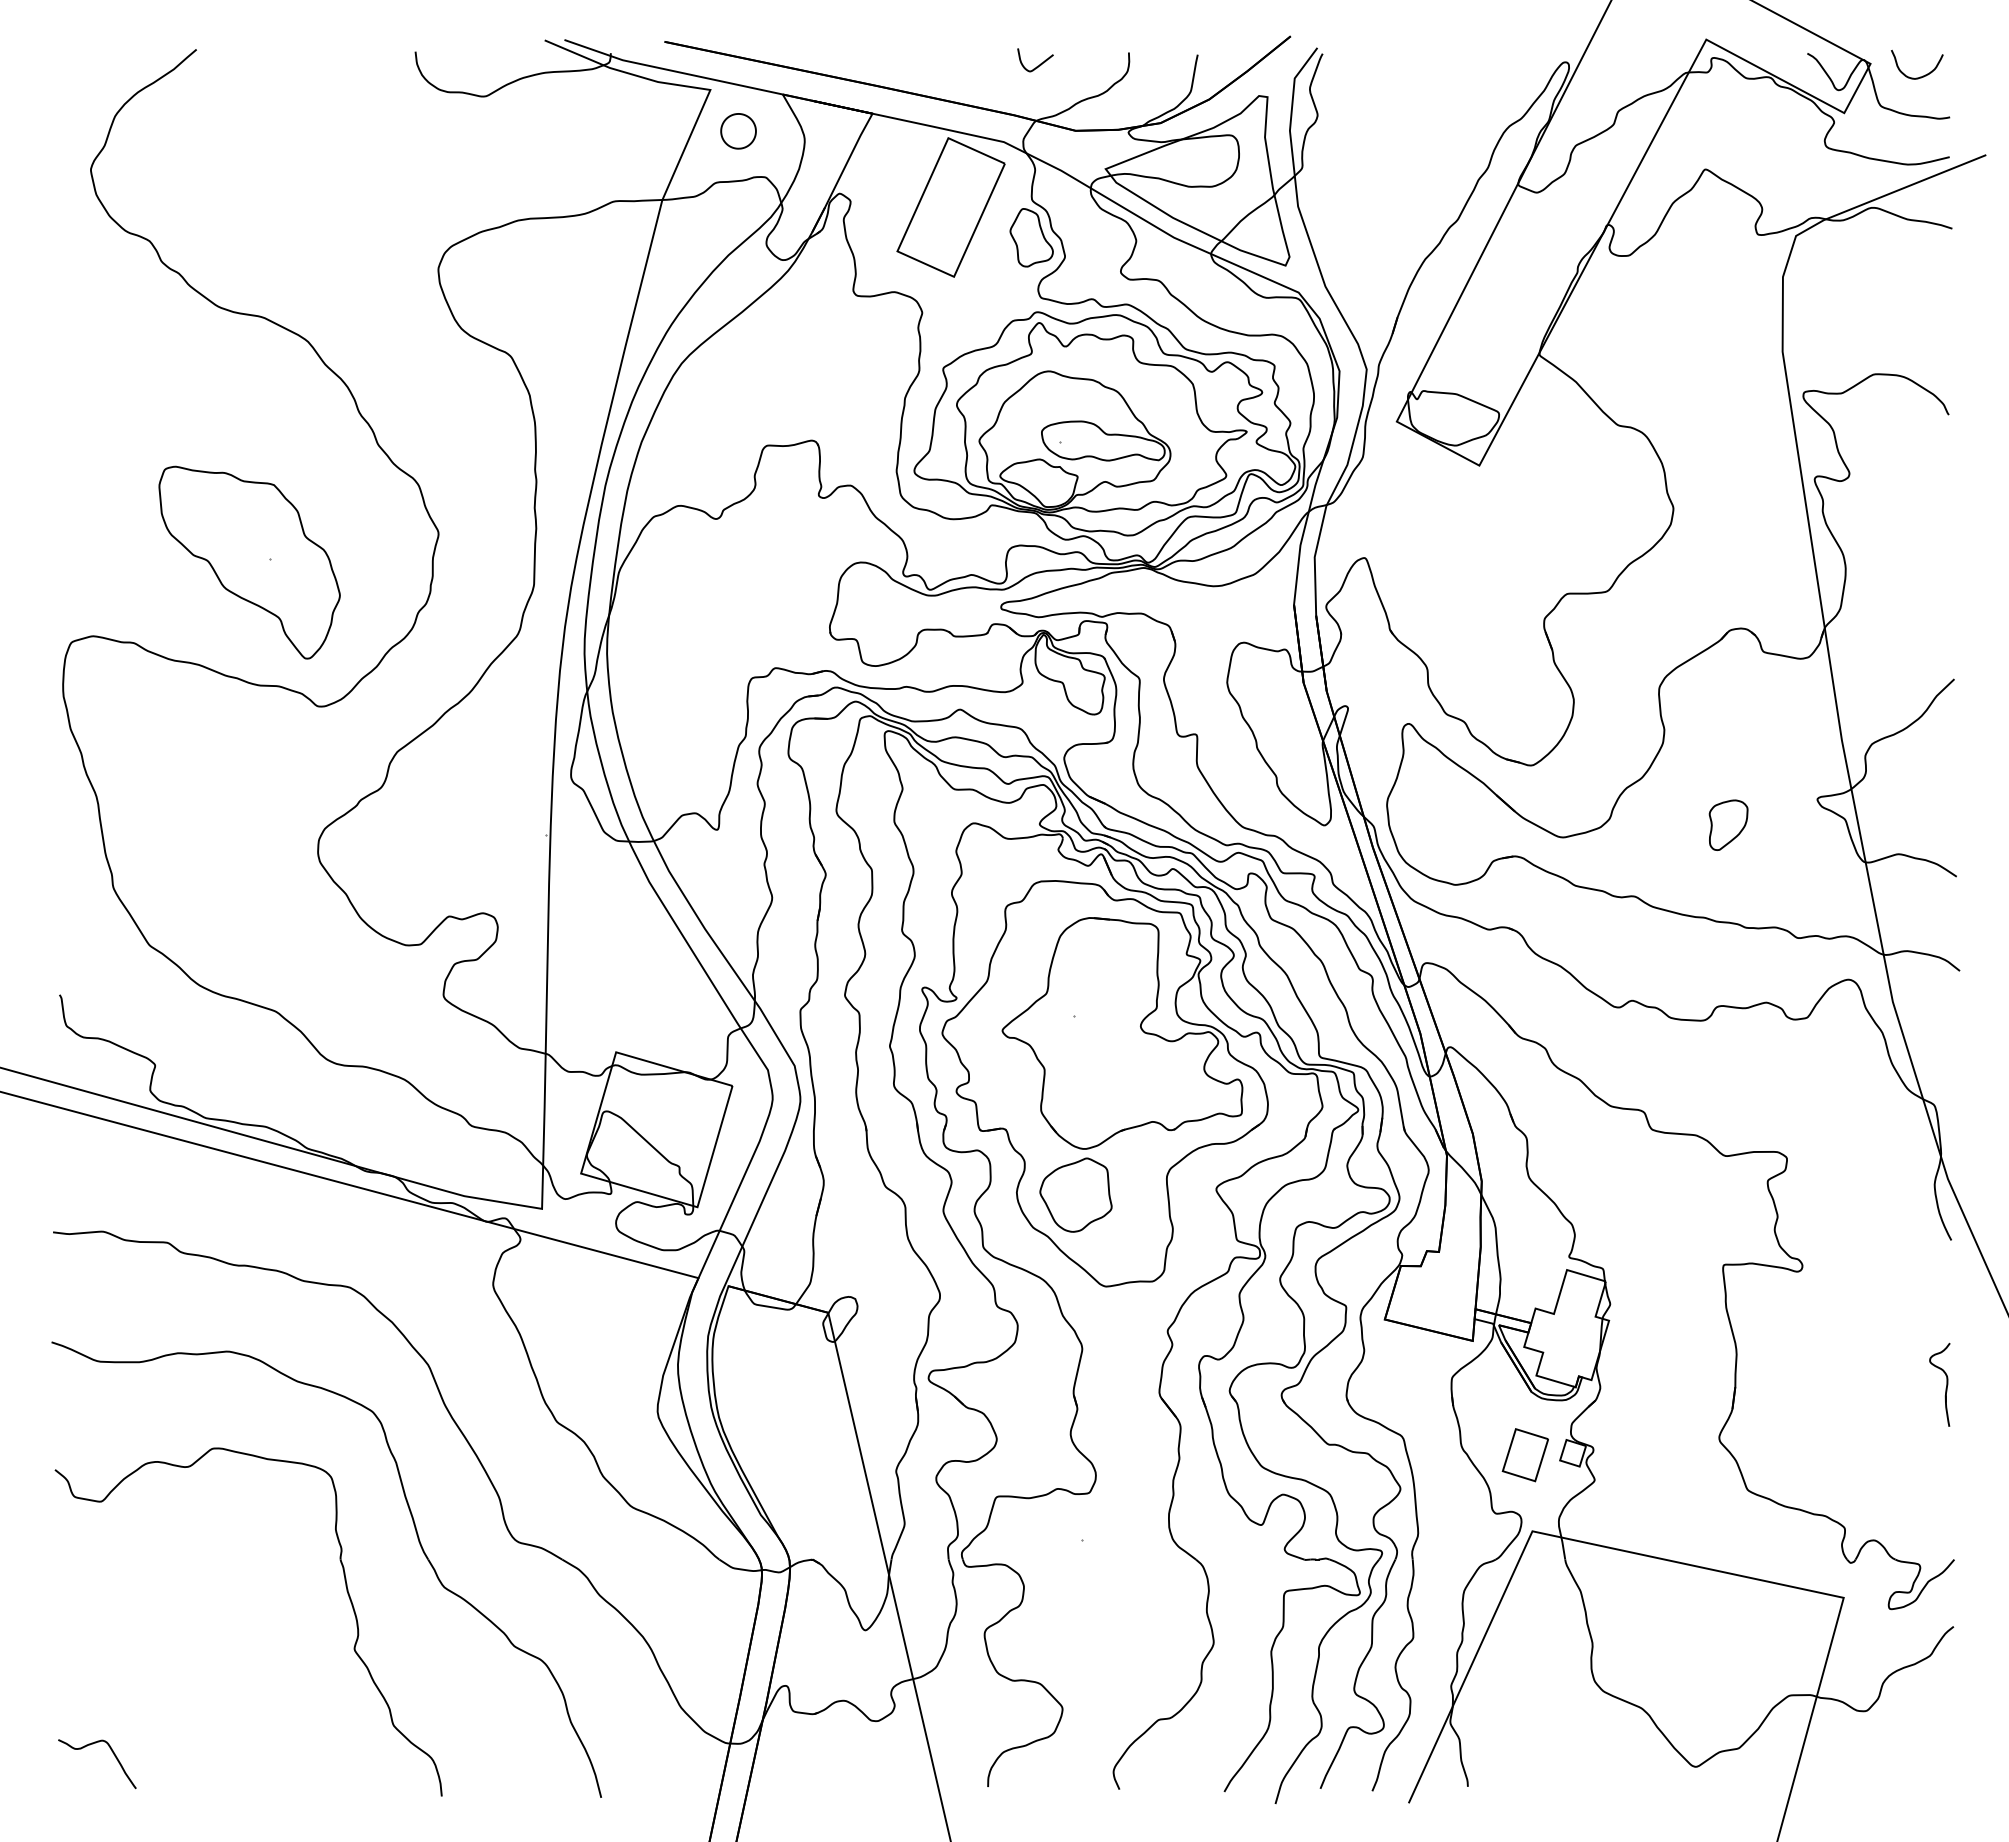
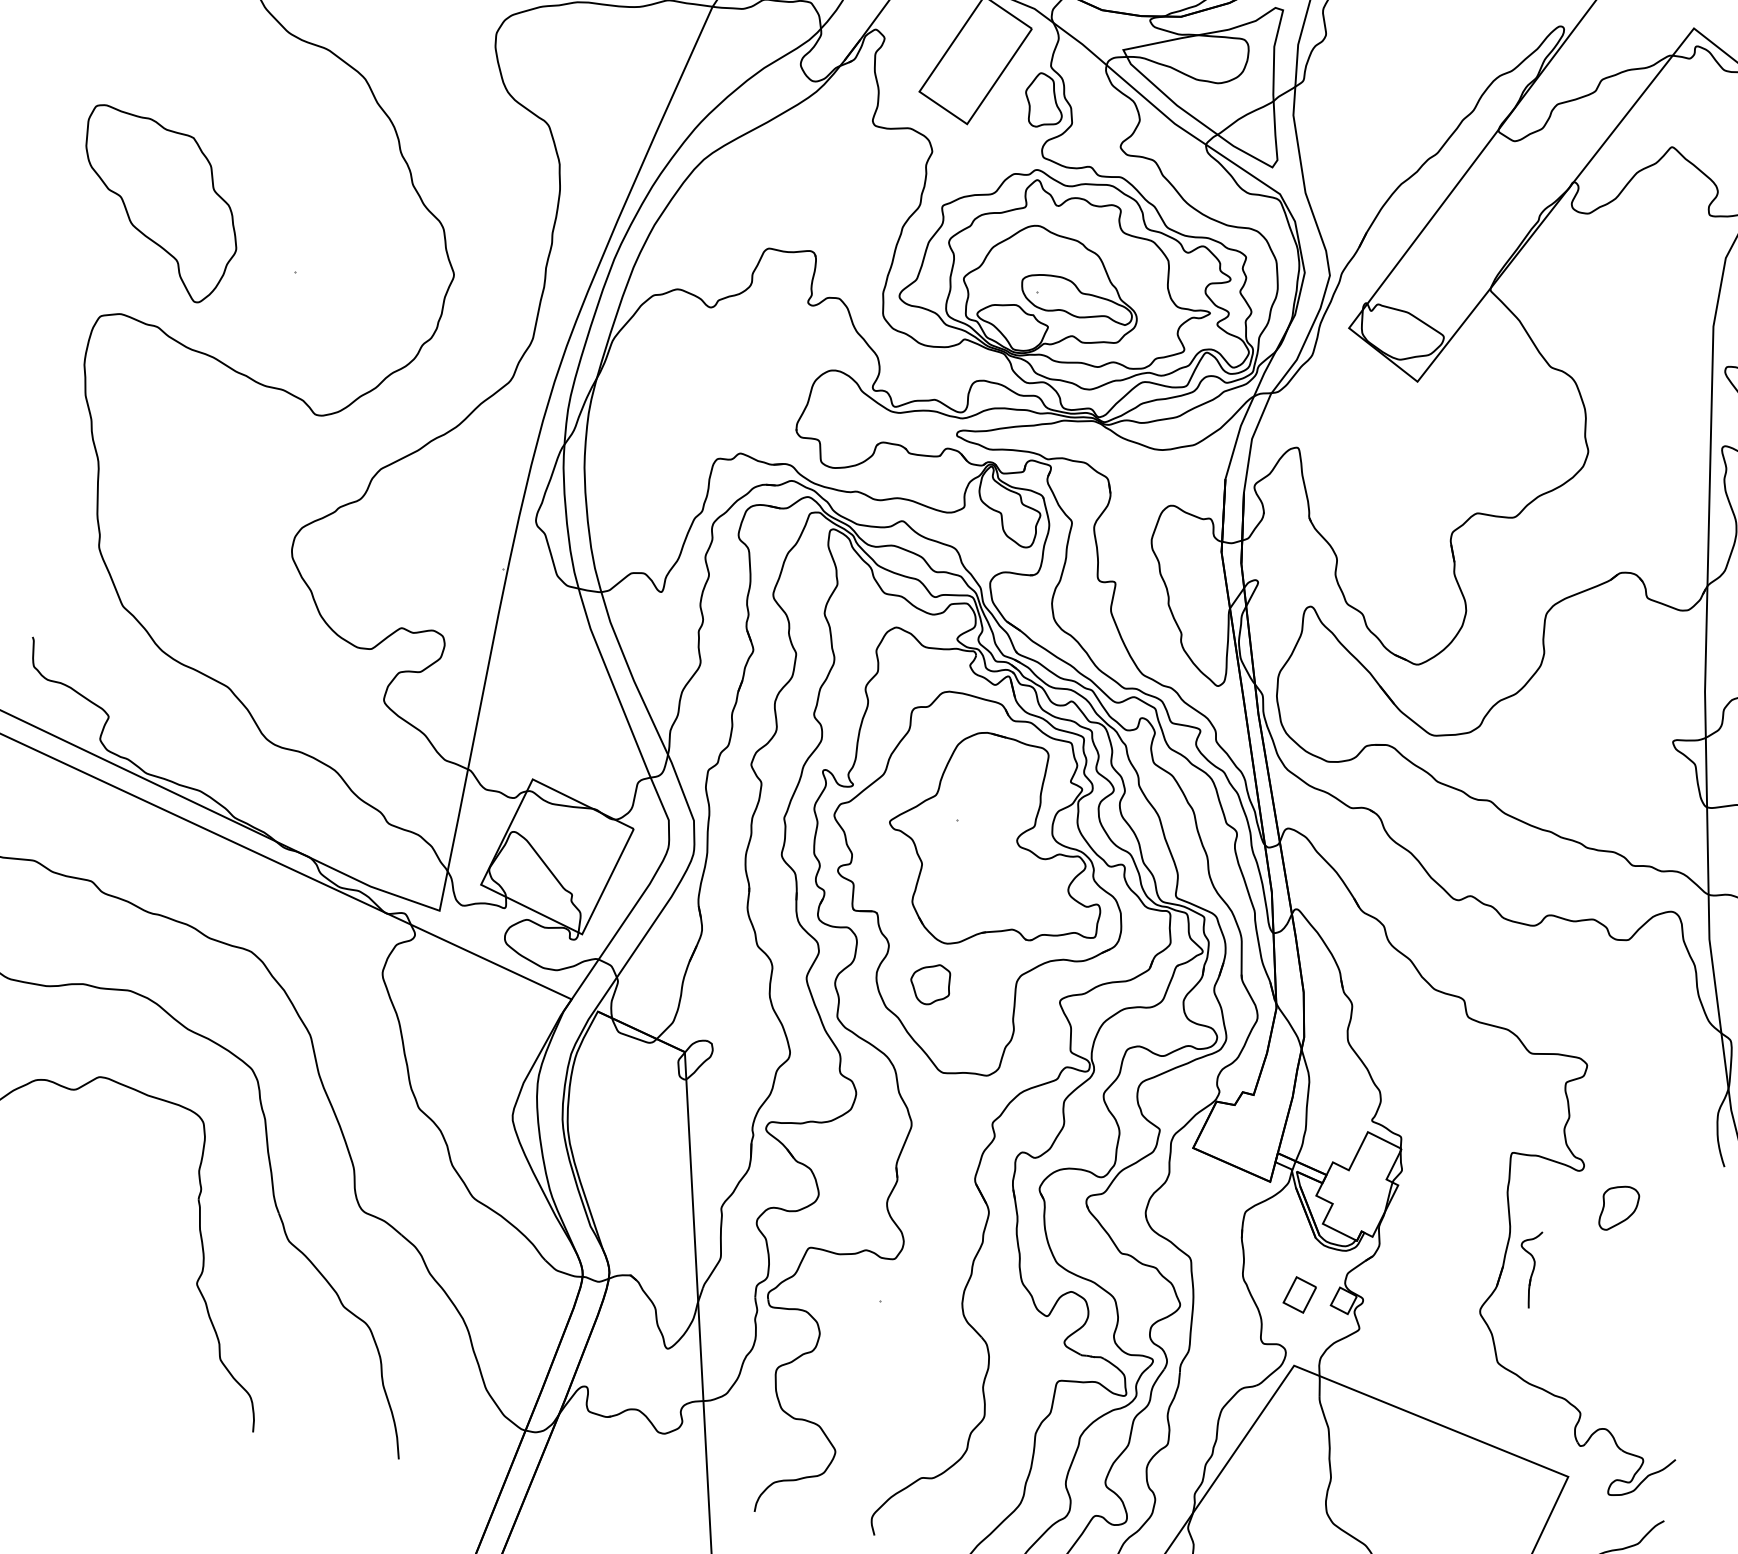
part: (249, 562) -> (158, 204), moved
part: (1728, 824) -> (1619, 1208), moved
part: (1075, 1194) -> (930, 983), size x0.6
part: (1946, 1384) -> (1532, 1269), moved
part: (1524, 1455) -> (1299, 1295), size x0.7

